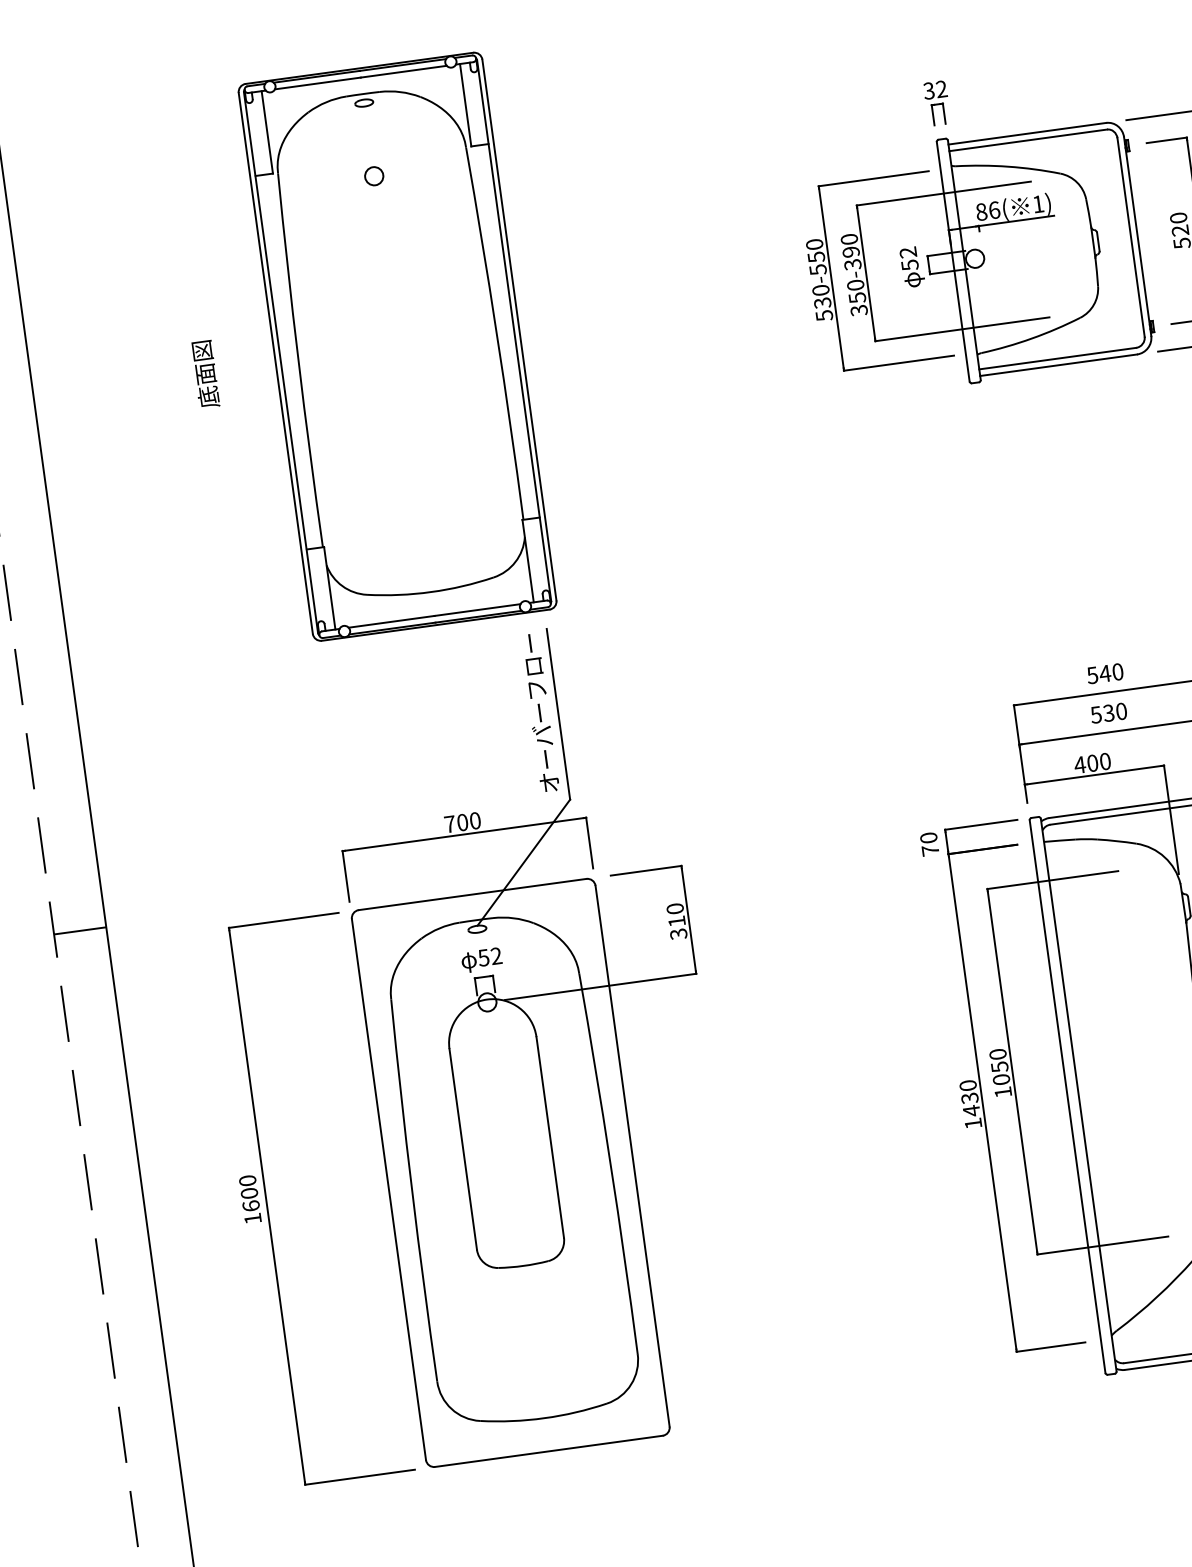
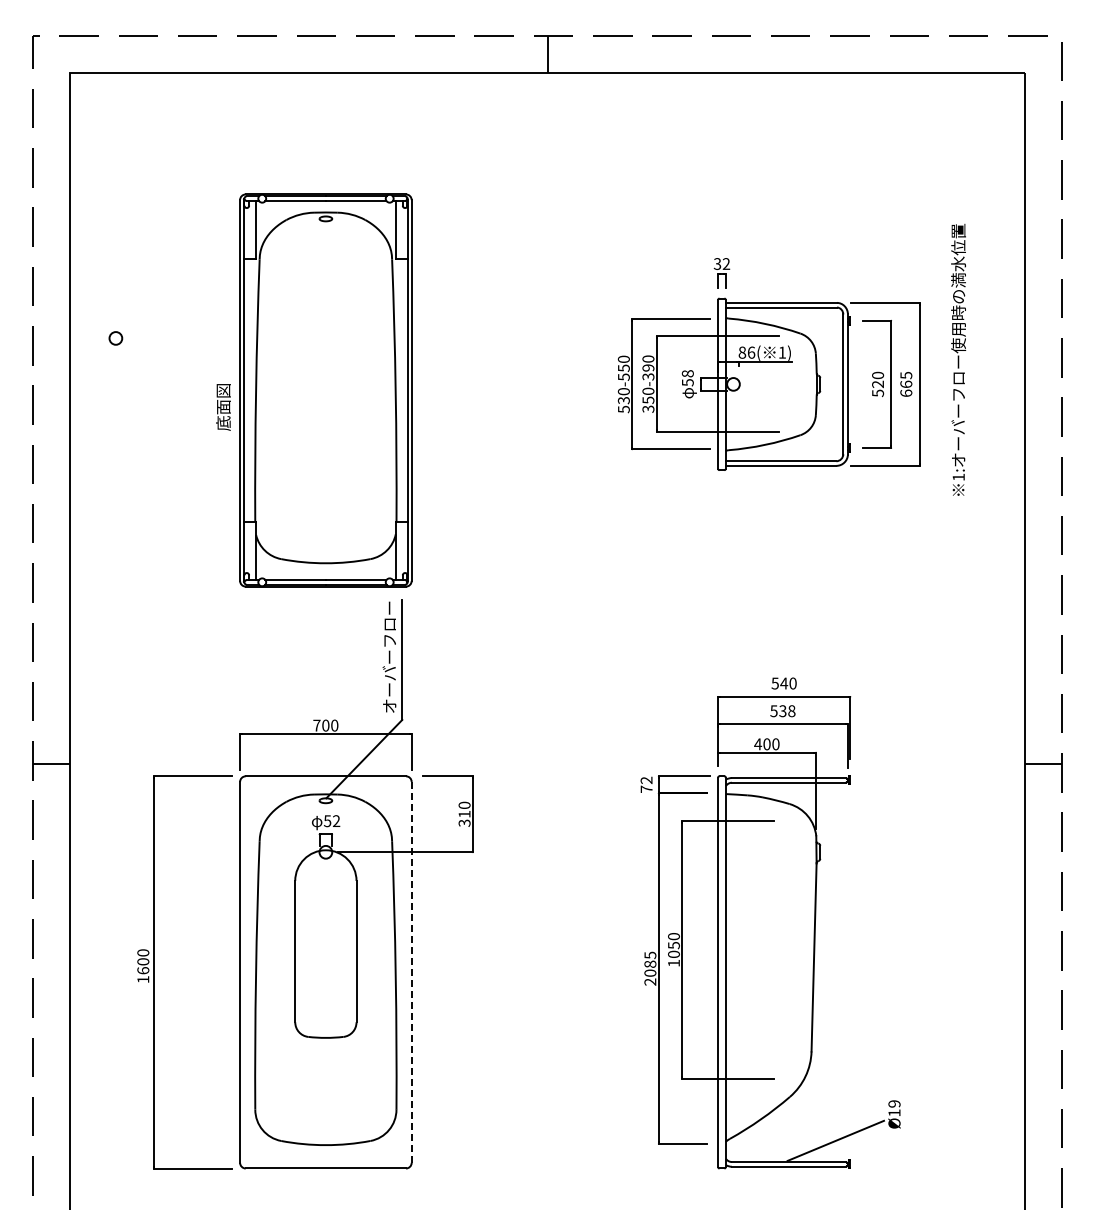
circle: (373, 176) -> (115, 338), moved
text: (907, 252) -> (687, 373), 52 -> 58
text: (205, 374) -> (223, 407), moved
text: (1120, 710) -> (791, 710), 530 -> 538
text: (928, 836) -> (646, 779), 70 -> 72
text: (970, 1104) -> (650, 968), 1430 -> 2085
line: (632, 1156) -> (411, 972), solid -> dashed

